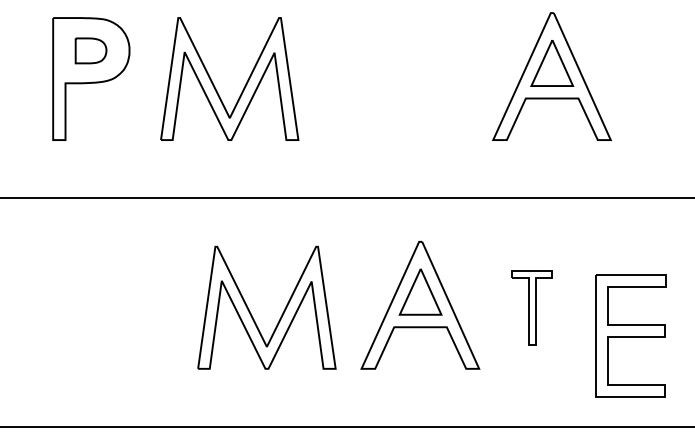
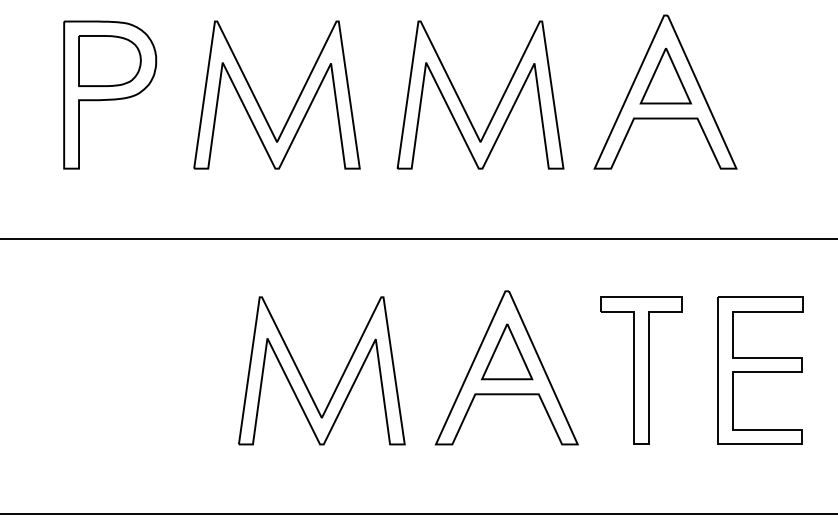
part: (90, 50) -> (109, 60), size x1.67
part: (383, 85) -> (462, 102), added
part: (532, 307) -> (642, 370), size x1.67
part: (630, 335) -> (760, 370), moved

